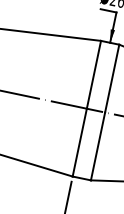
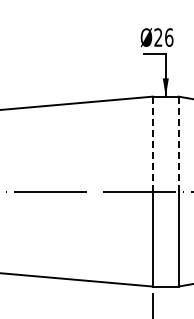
line: (94, 74) -> (153, 143), solid -> dashed
line: (112, 78) -> (178, 143), solid -> dashed

